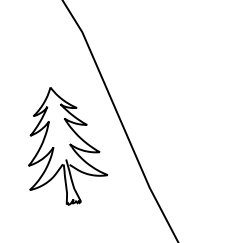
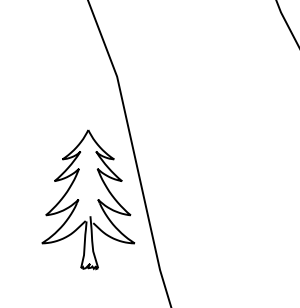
part: (61, 145) -> (88, 199), moved

